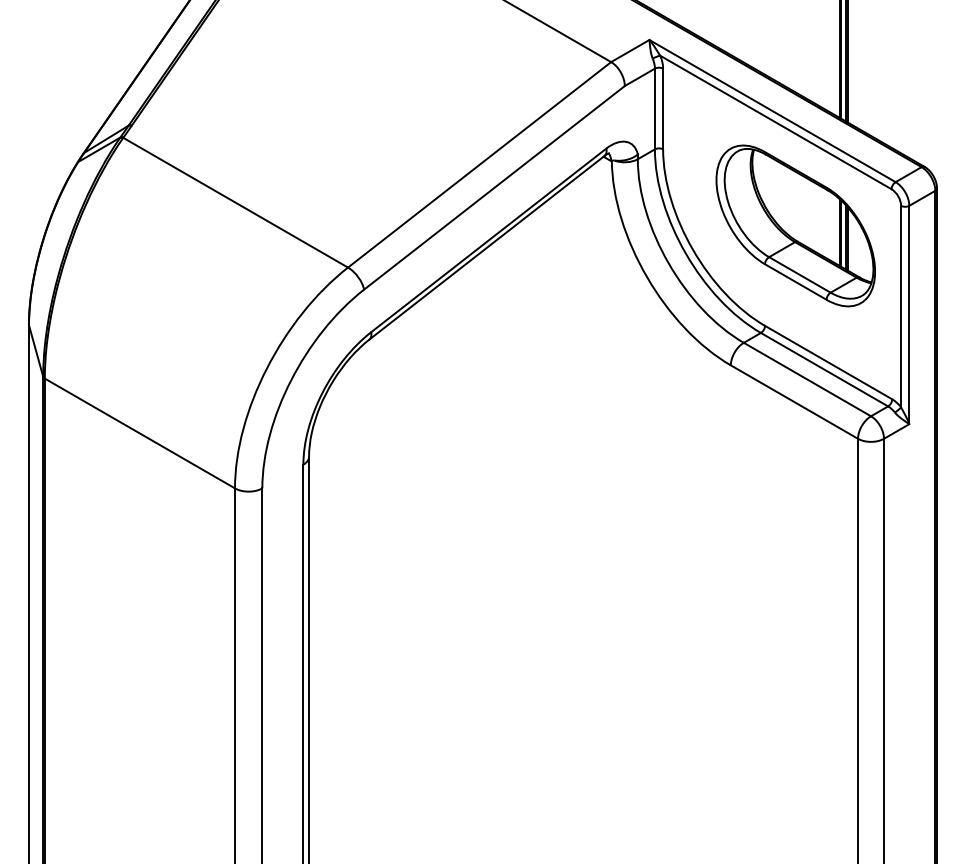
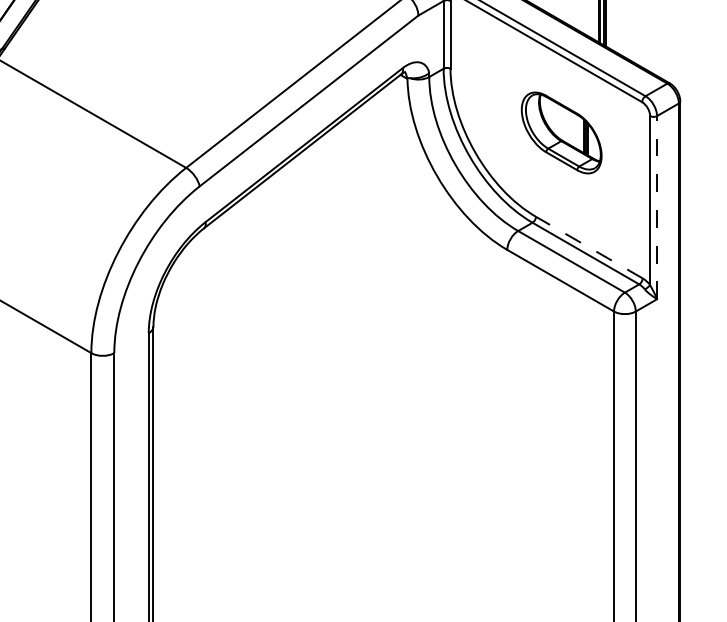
part: (795, 225) -> (561, 132), size x0.6
line: (909, 314) -> (657, 207), solid -> dashed
line: (828, 362) -> (589, 247), solid -> dashed

